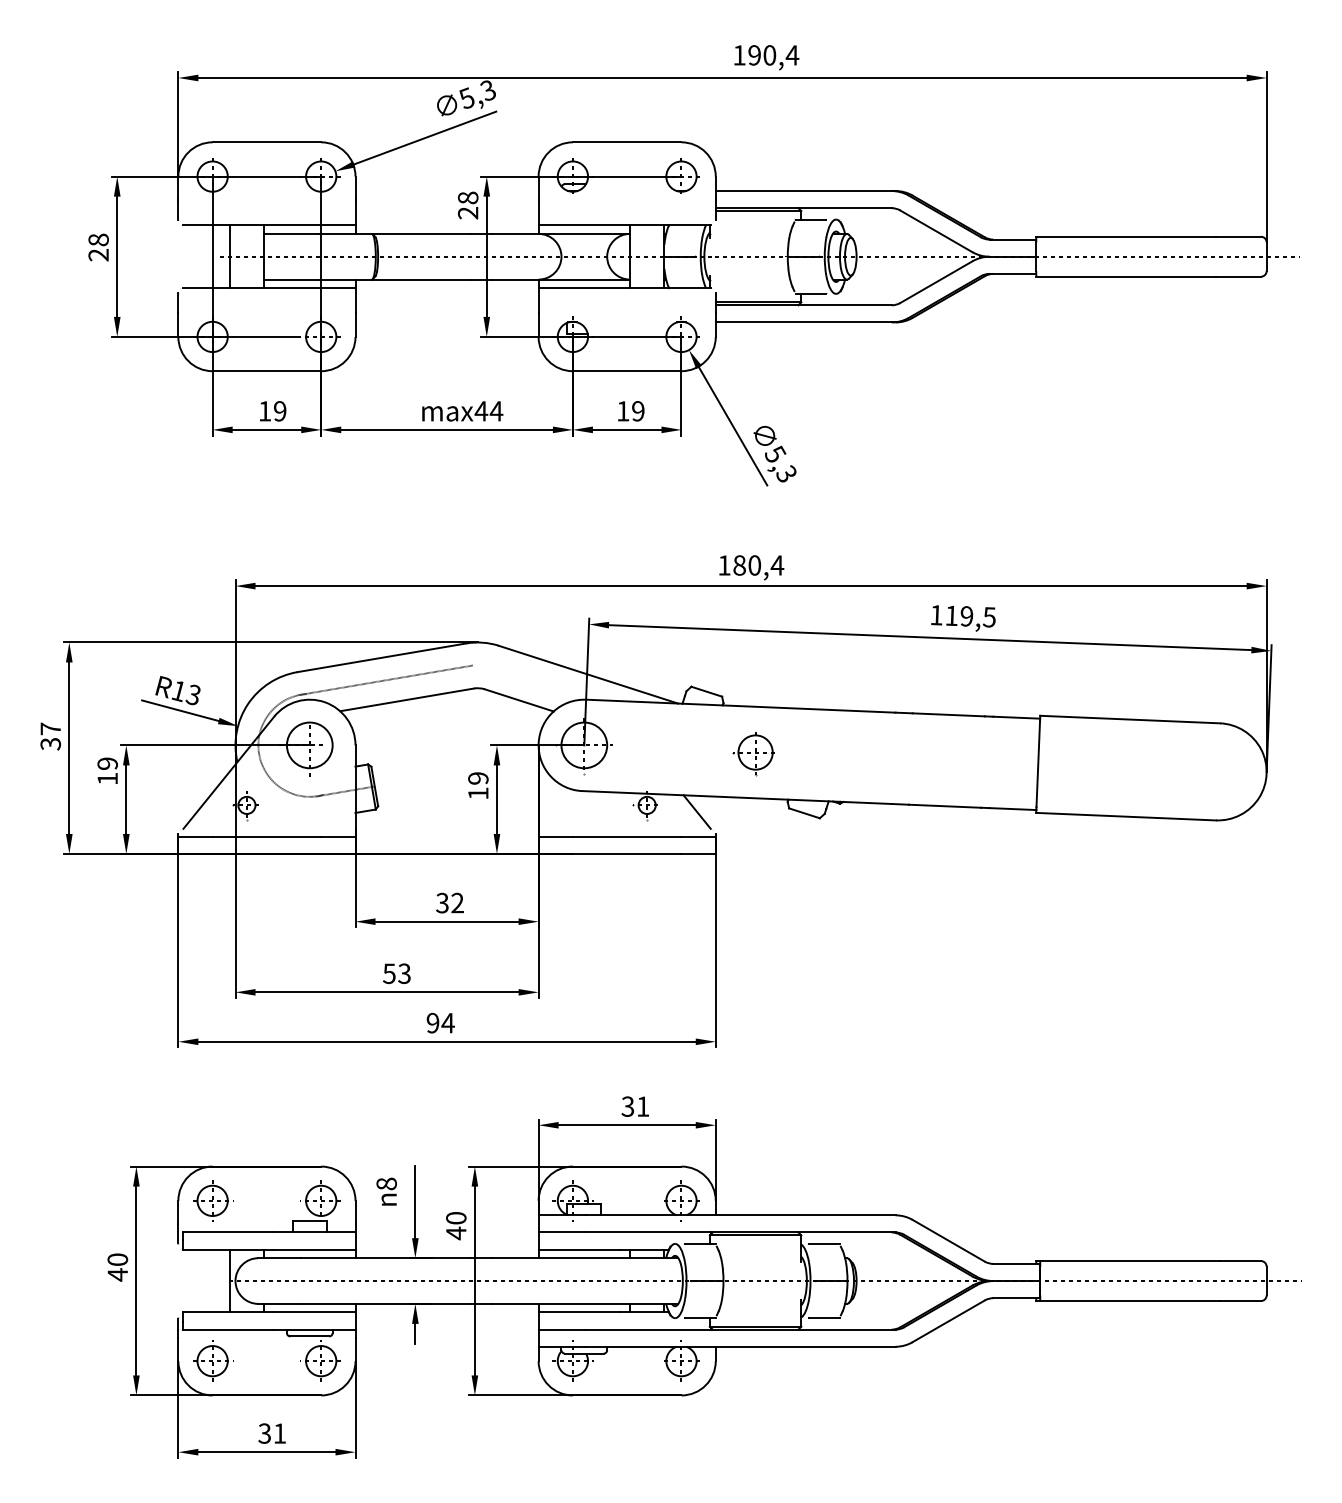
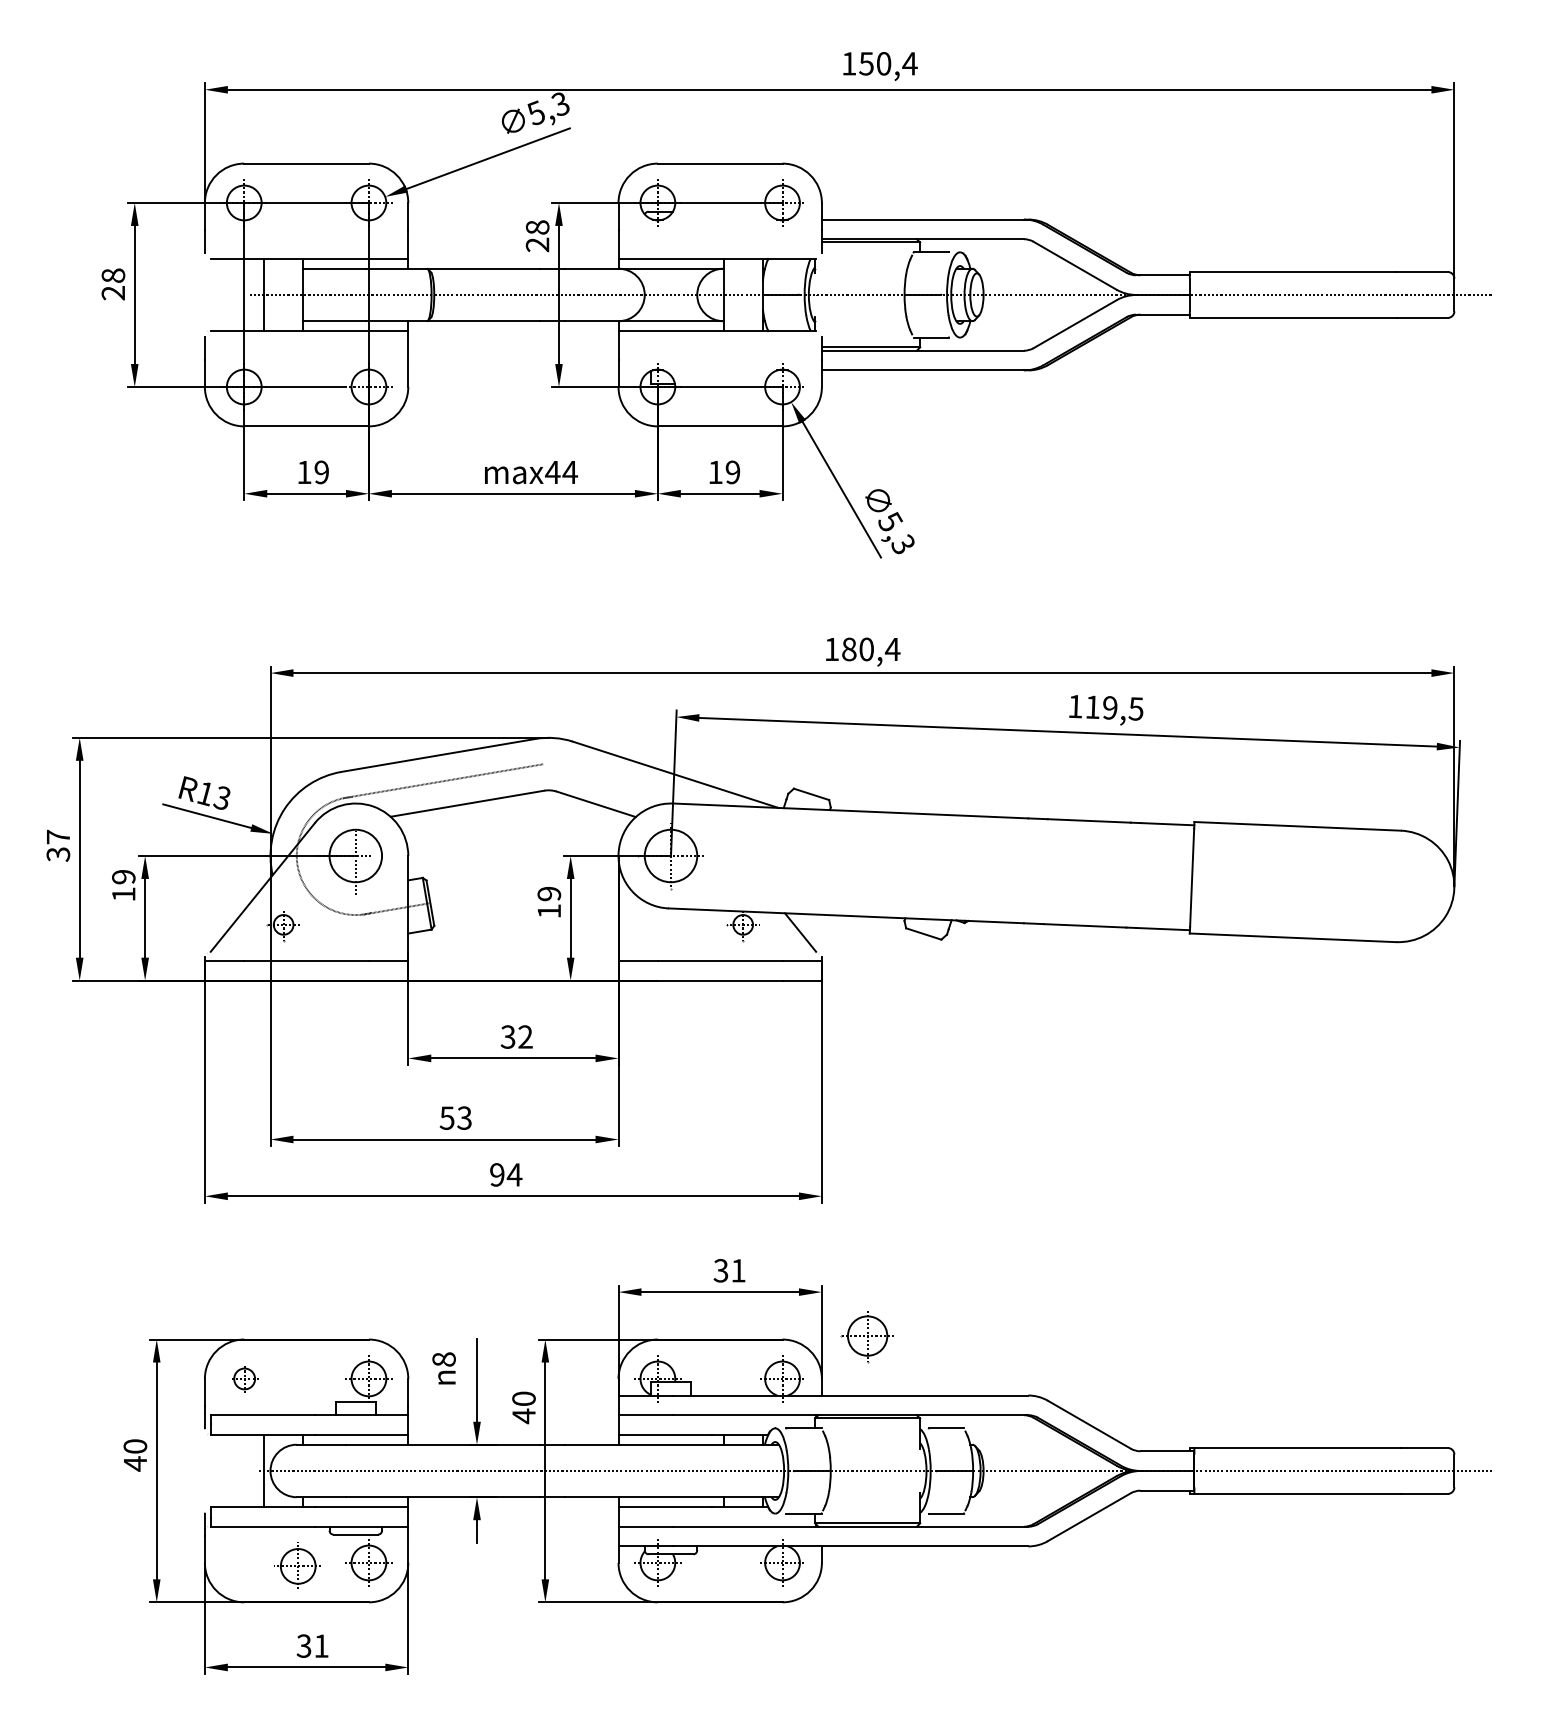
text: (754, 55) -> (866, 63), 190,4 -> 150,4
part: (753, 754) -> (865, 1338), moved
part: (213, 1200) -> (245, 1378), size x0.6
part: (213, 1360) -> (299, 1565), moved

